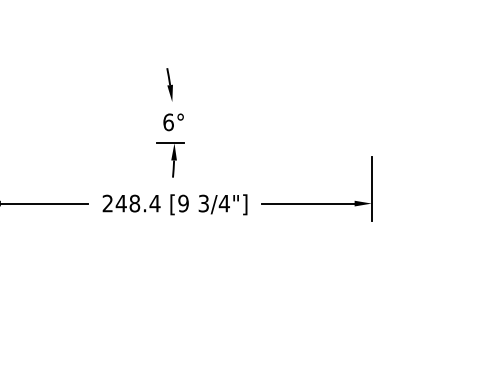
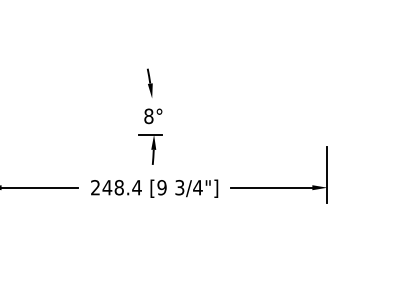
text: (168, 122) -> (148, 116), 6° -> 8°

